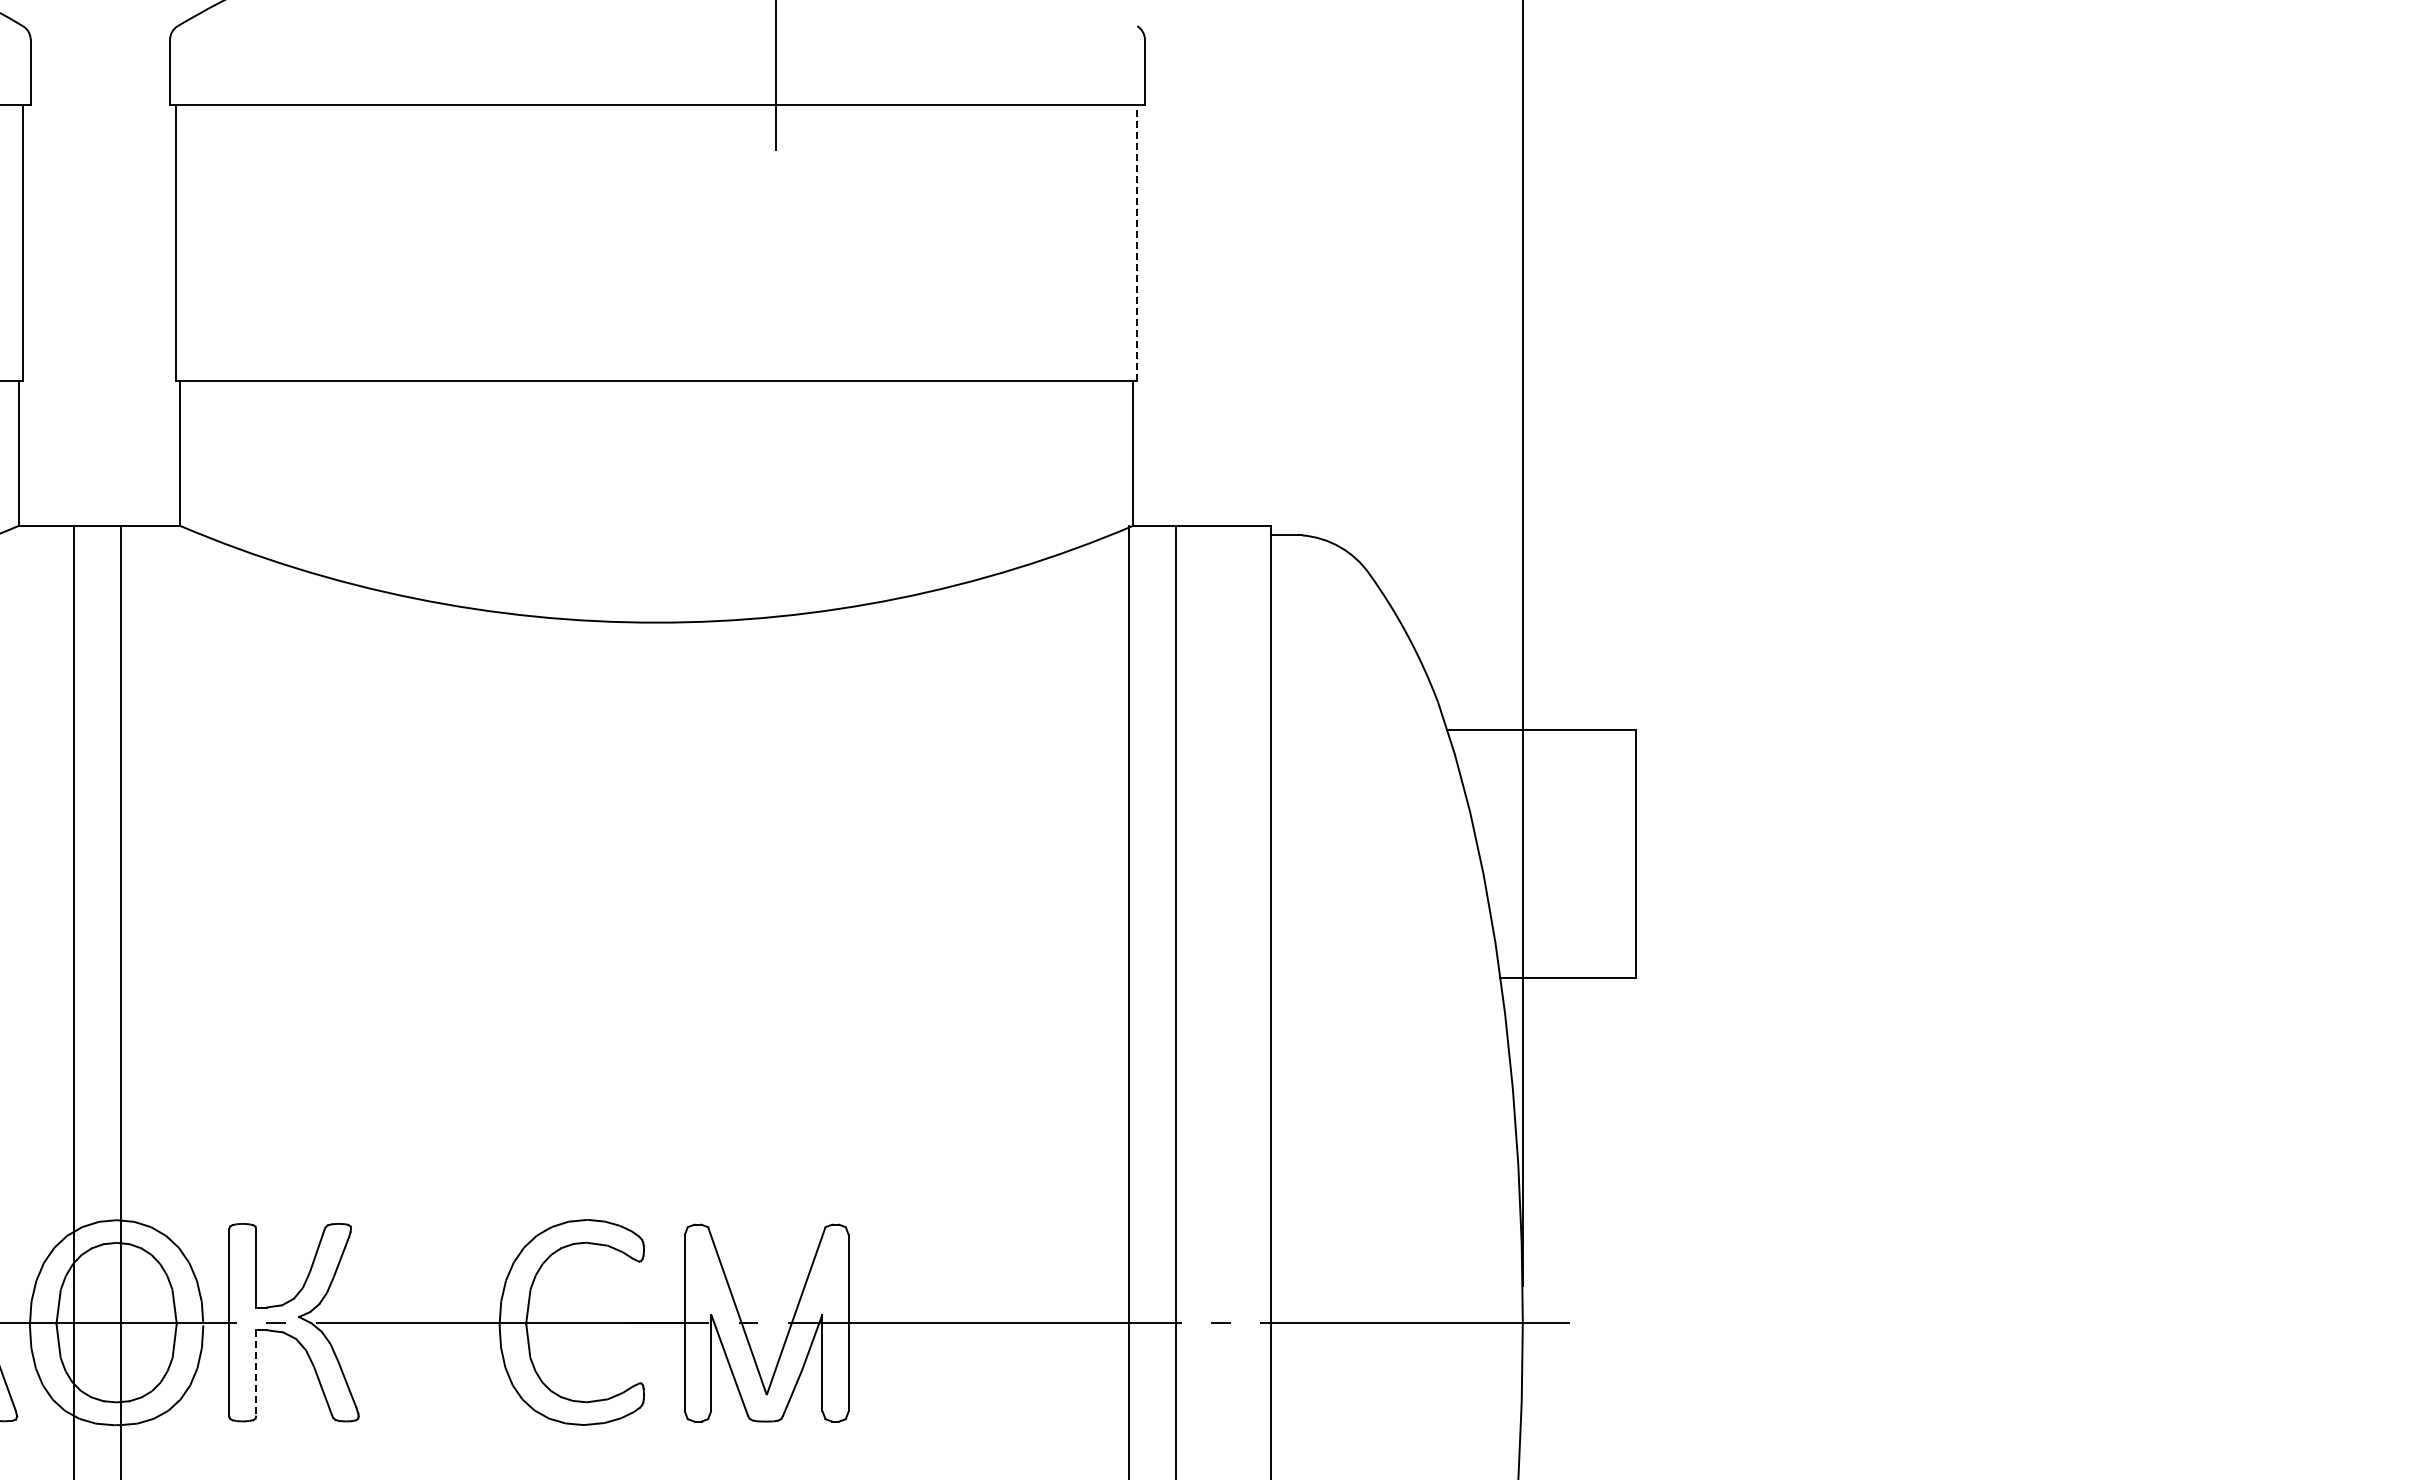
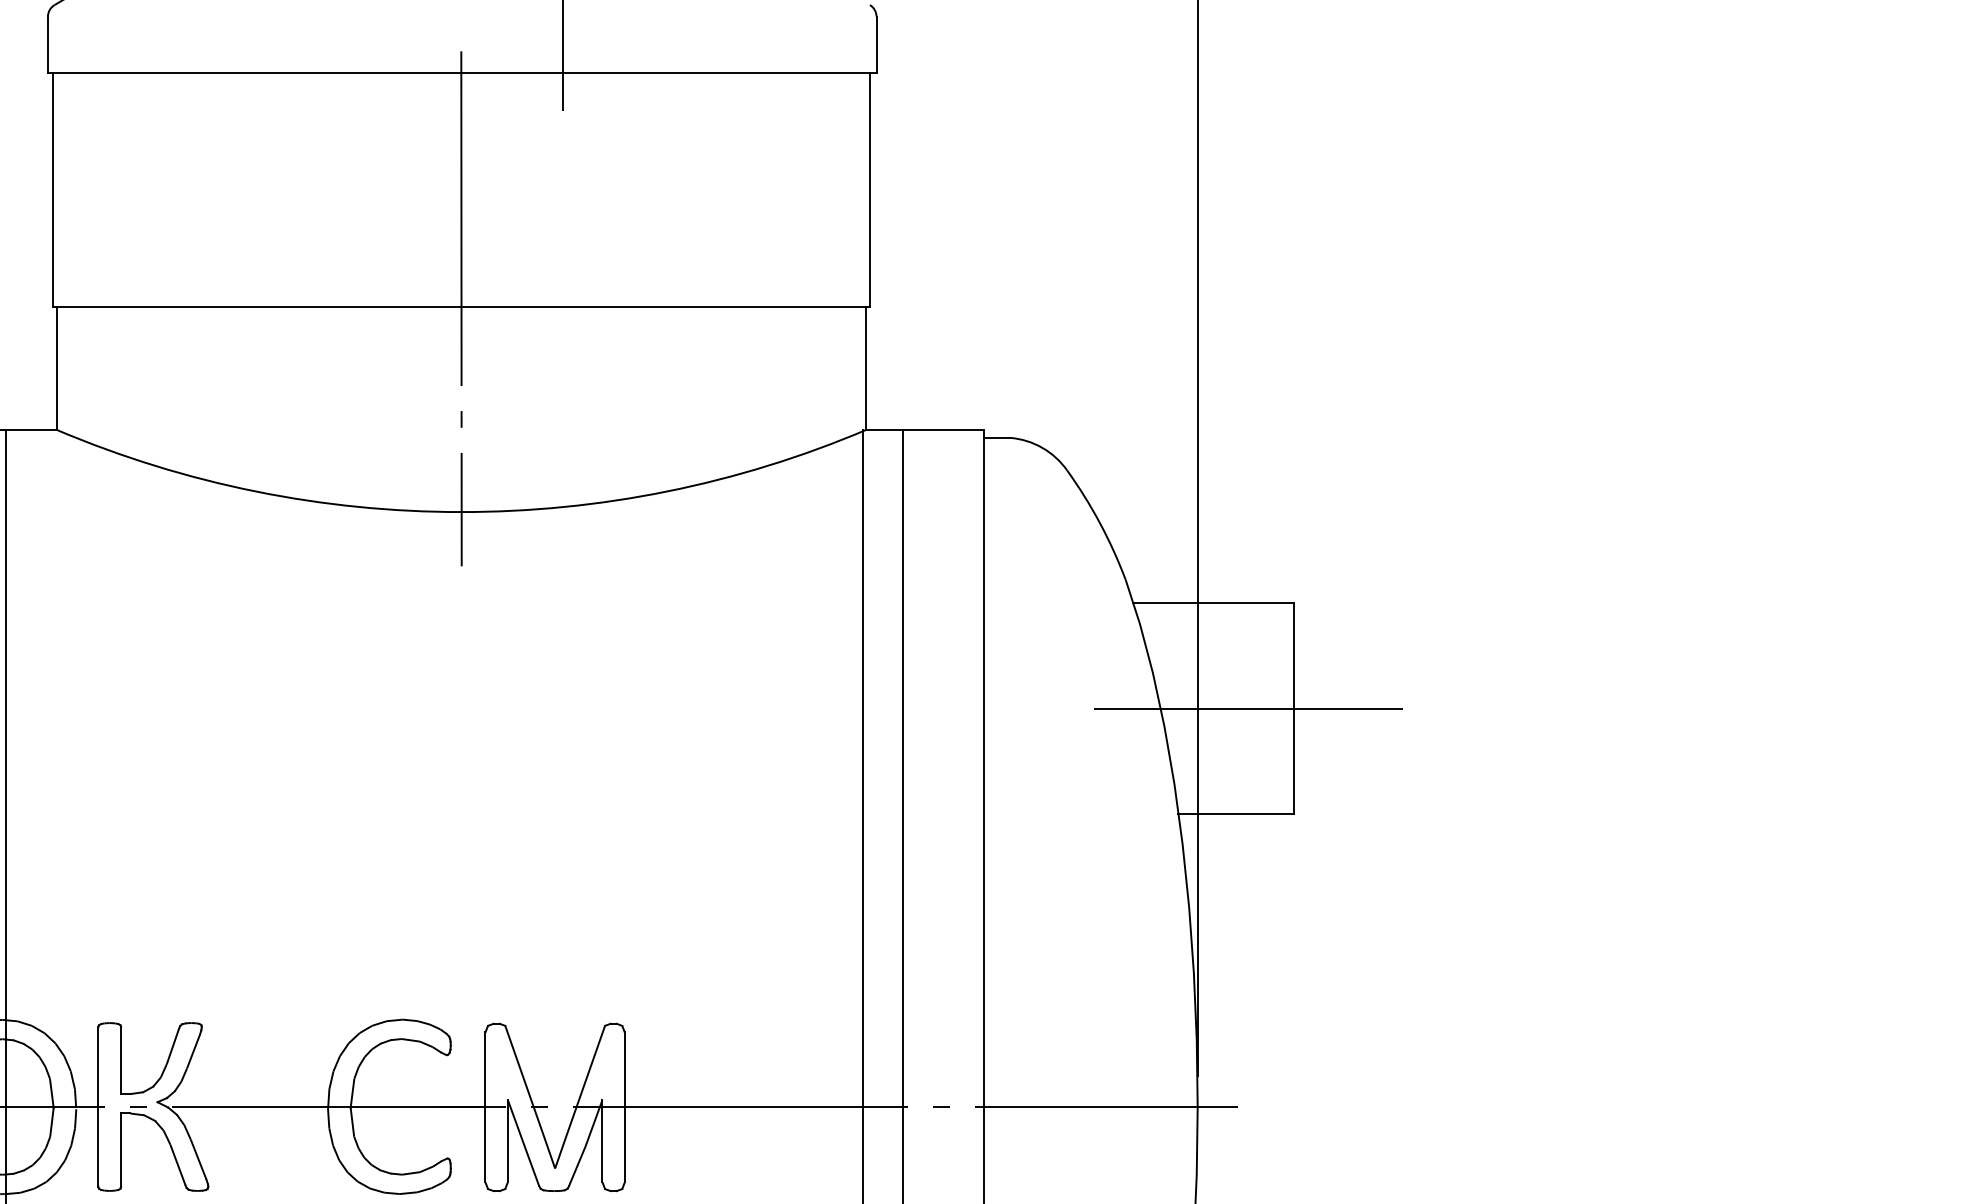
line: (1136, 243) -> (869, 189), dashed -> solid
line: (656, 383) -> (461, 308), added
line: (1582, 853) -> (1248, 708), added
line: (256, 1373) -> (121, 1150), dashed -> solid

